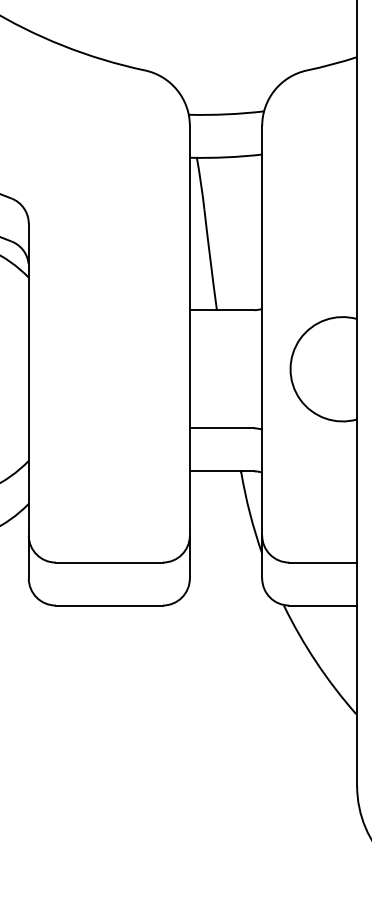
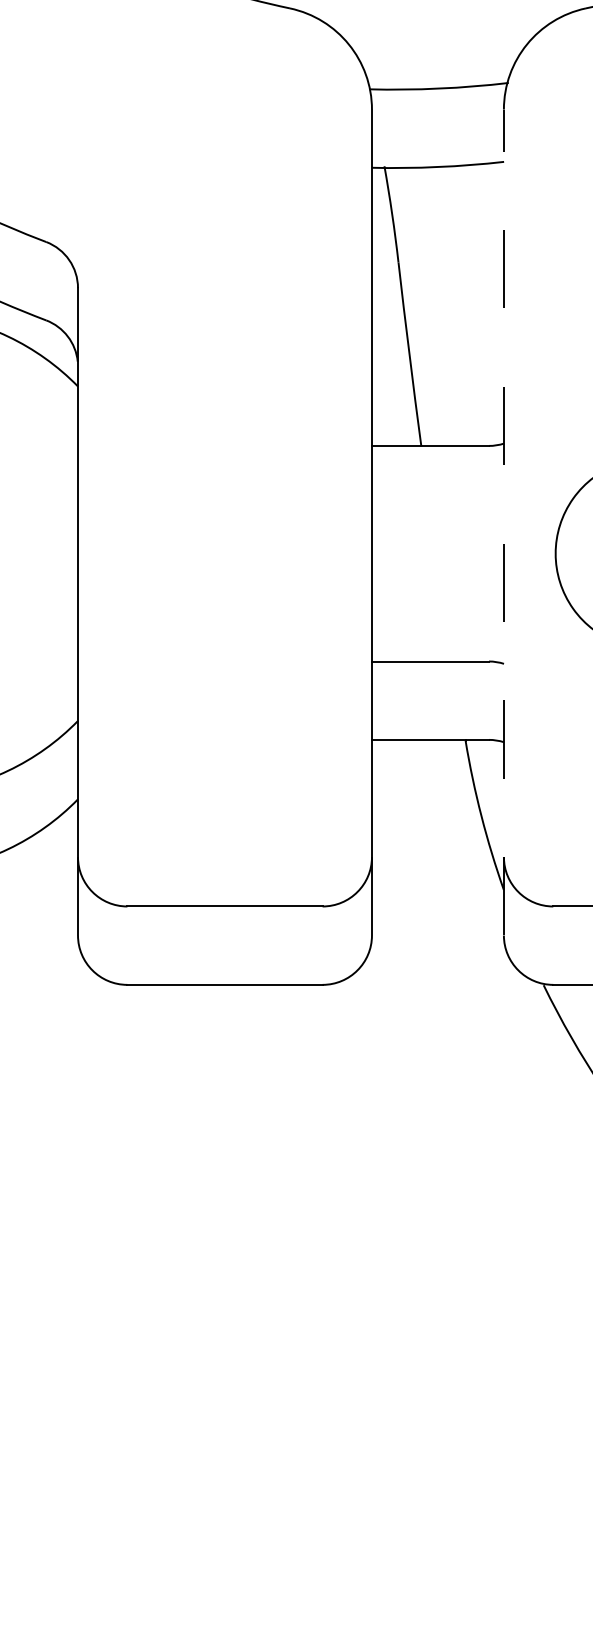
line: (262, 351) -> (504, 521), solid -> dashed

